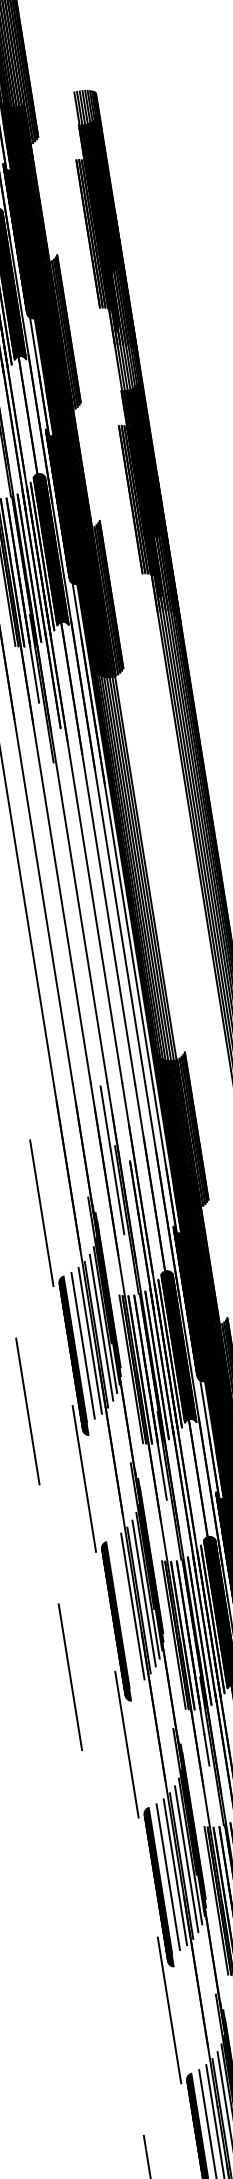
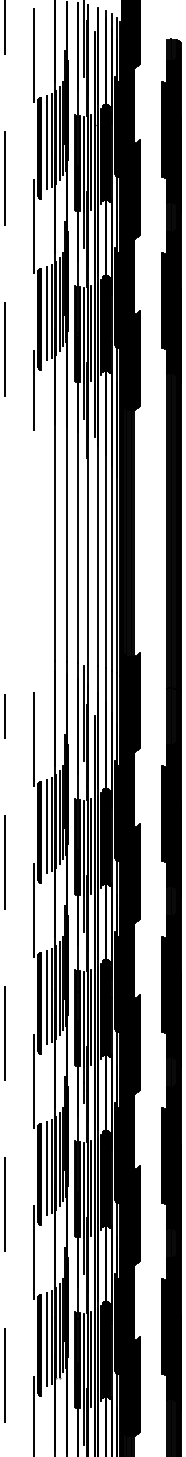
line: (125, 1610) -> (46, 997), added
line: (113, 1942) -> (5, 1204), added

